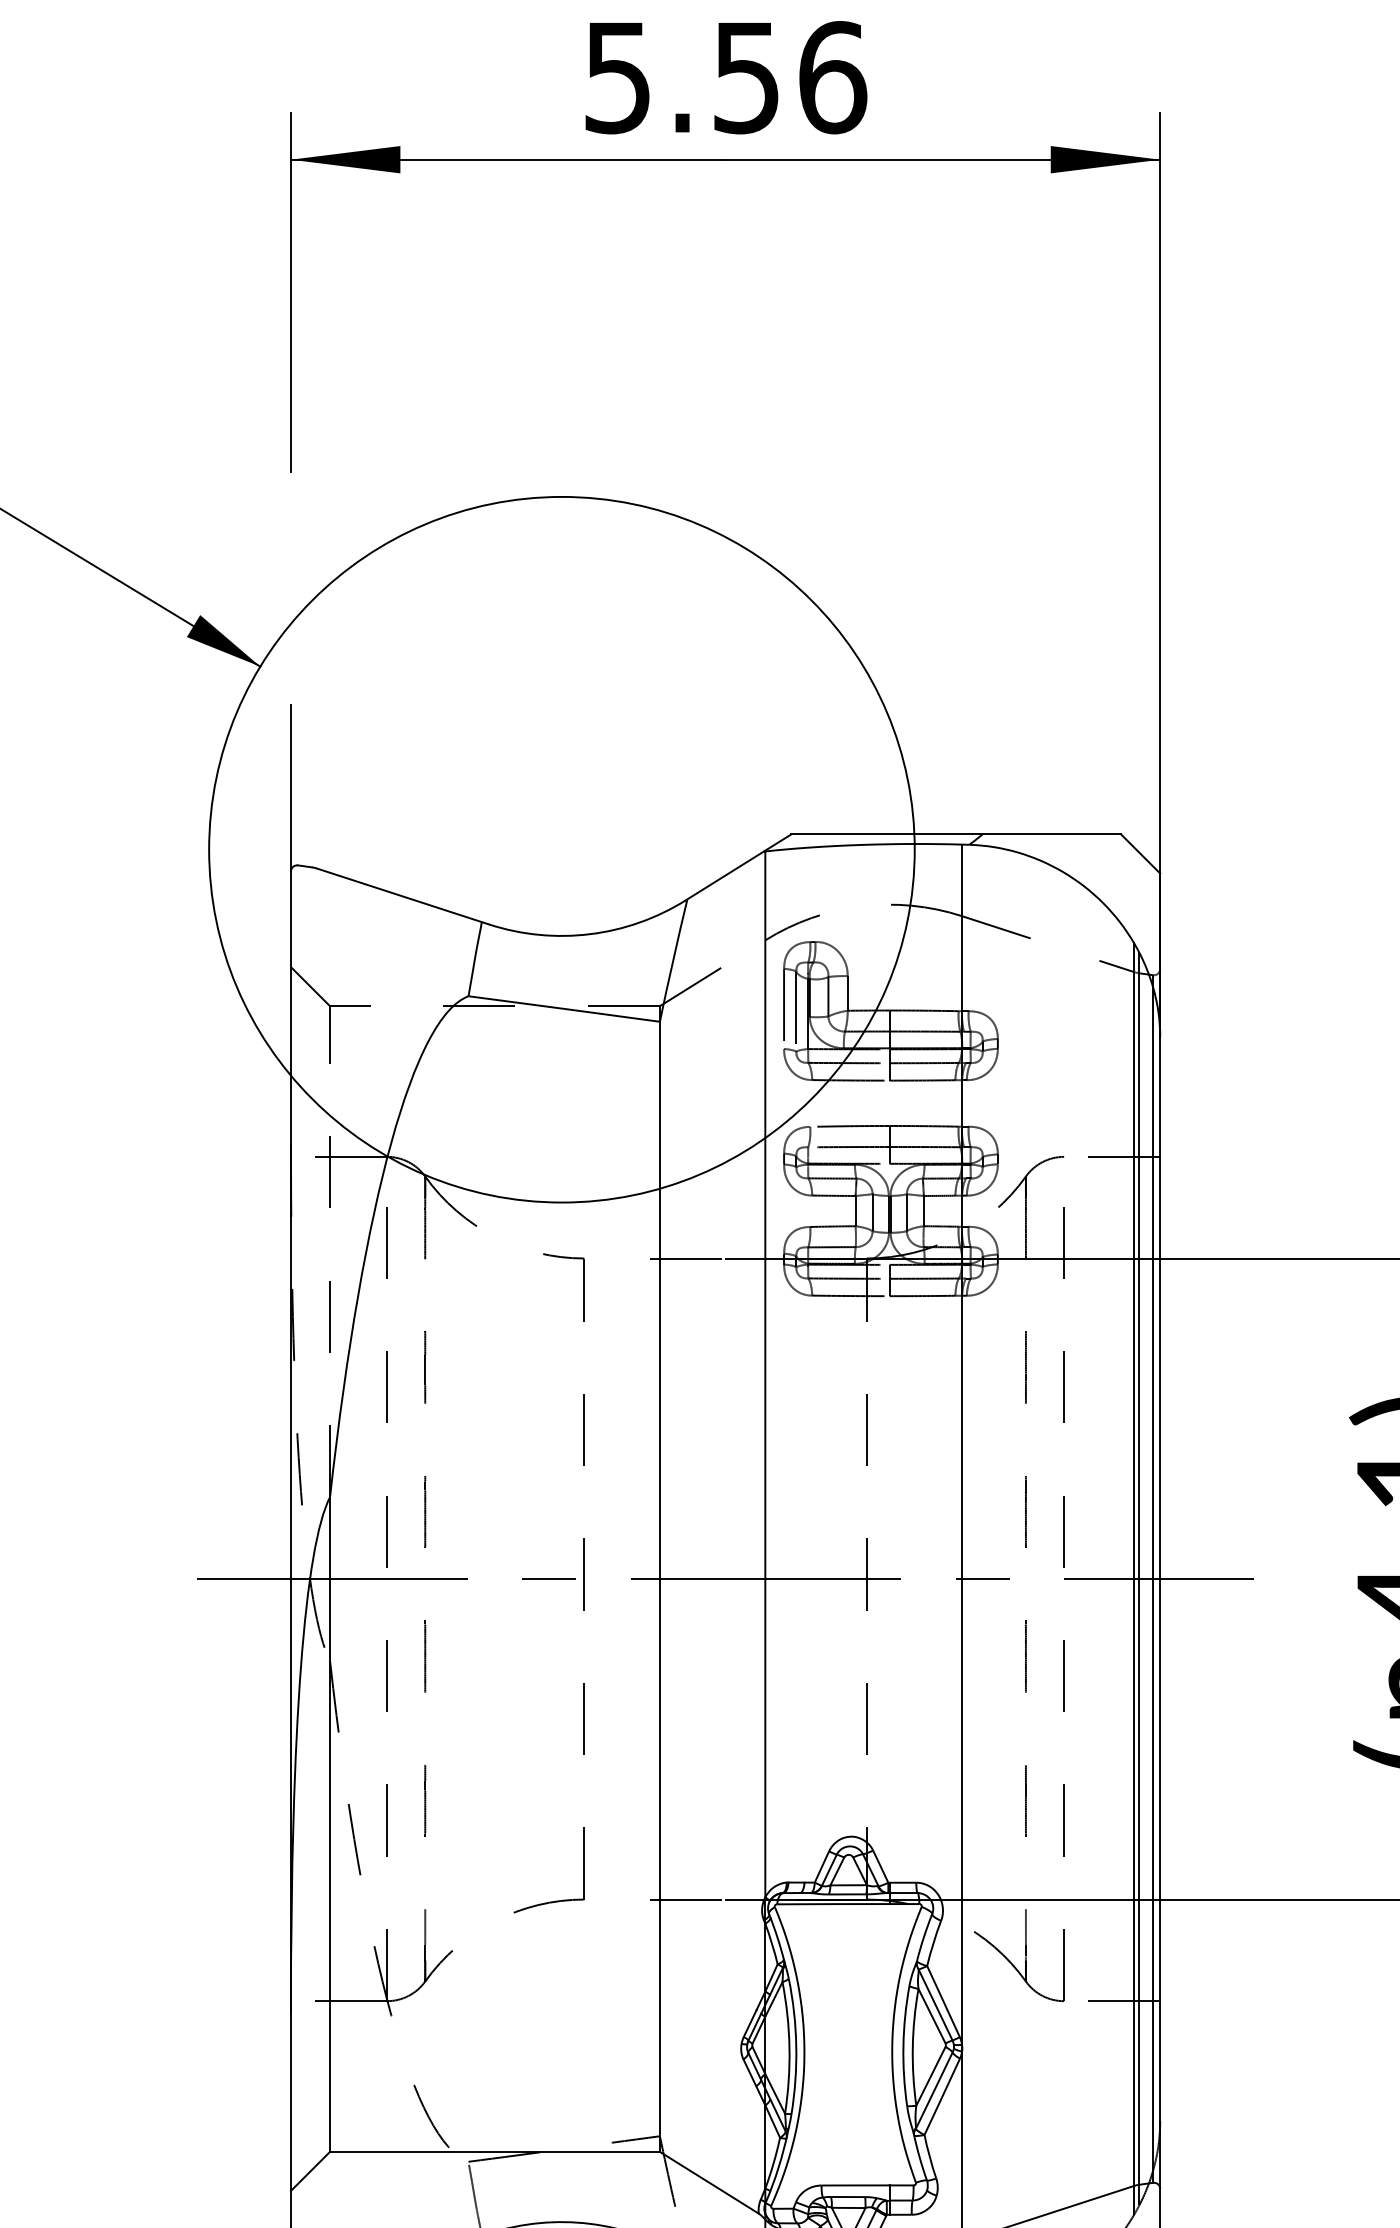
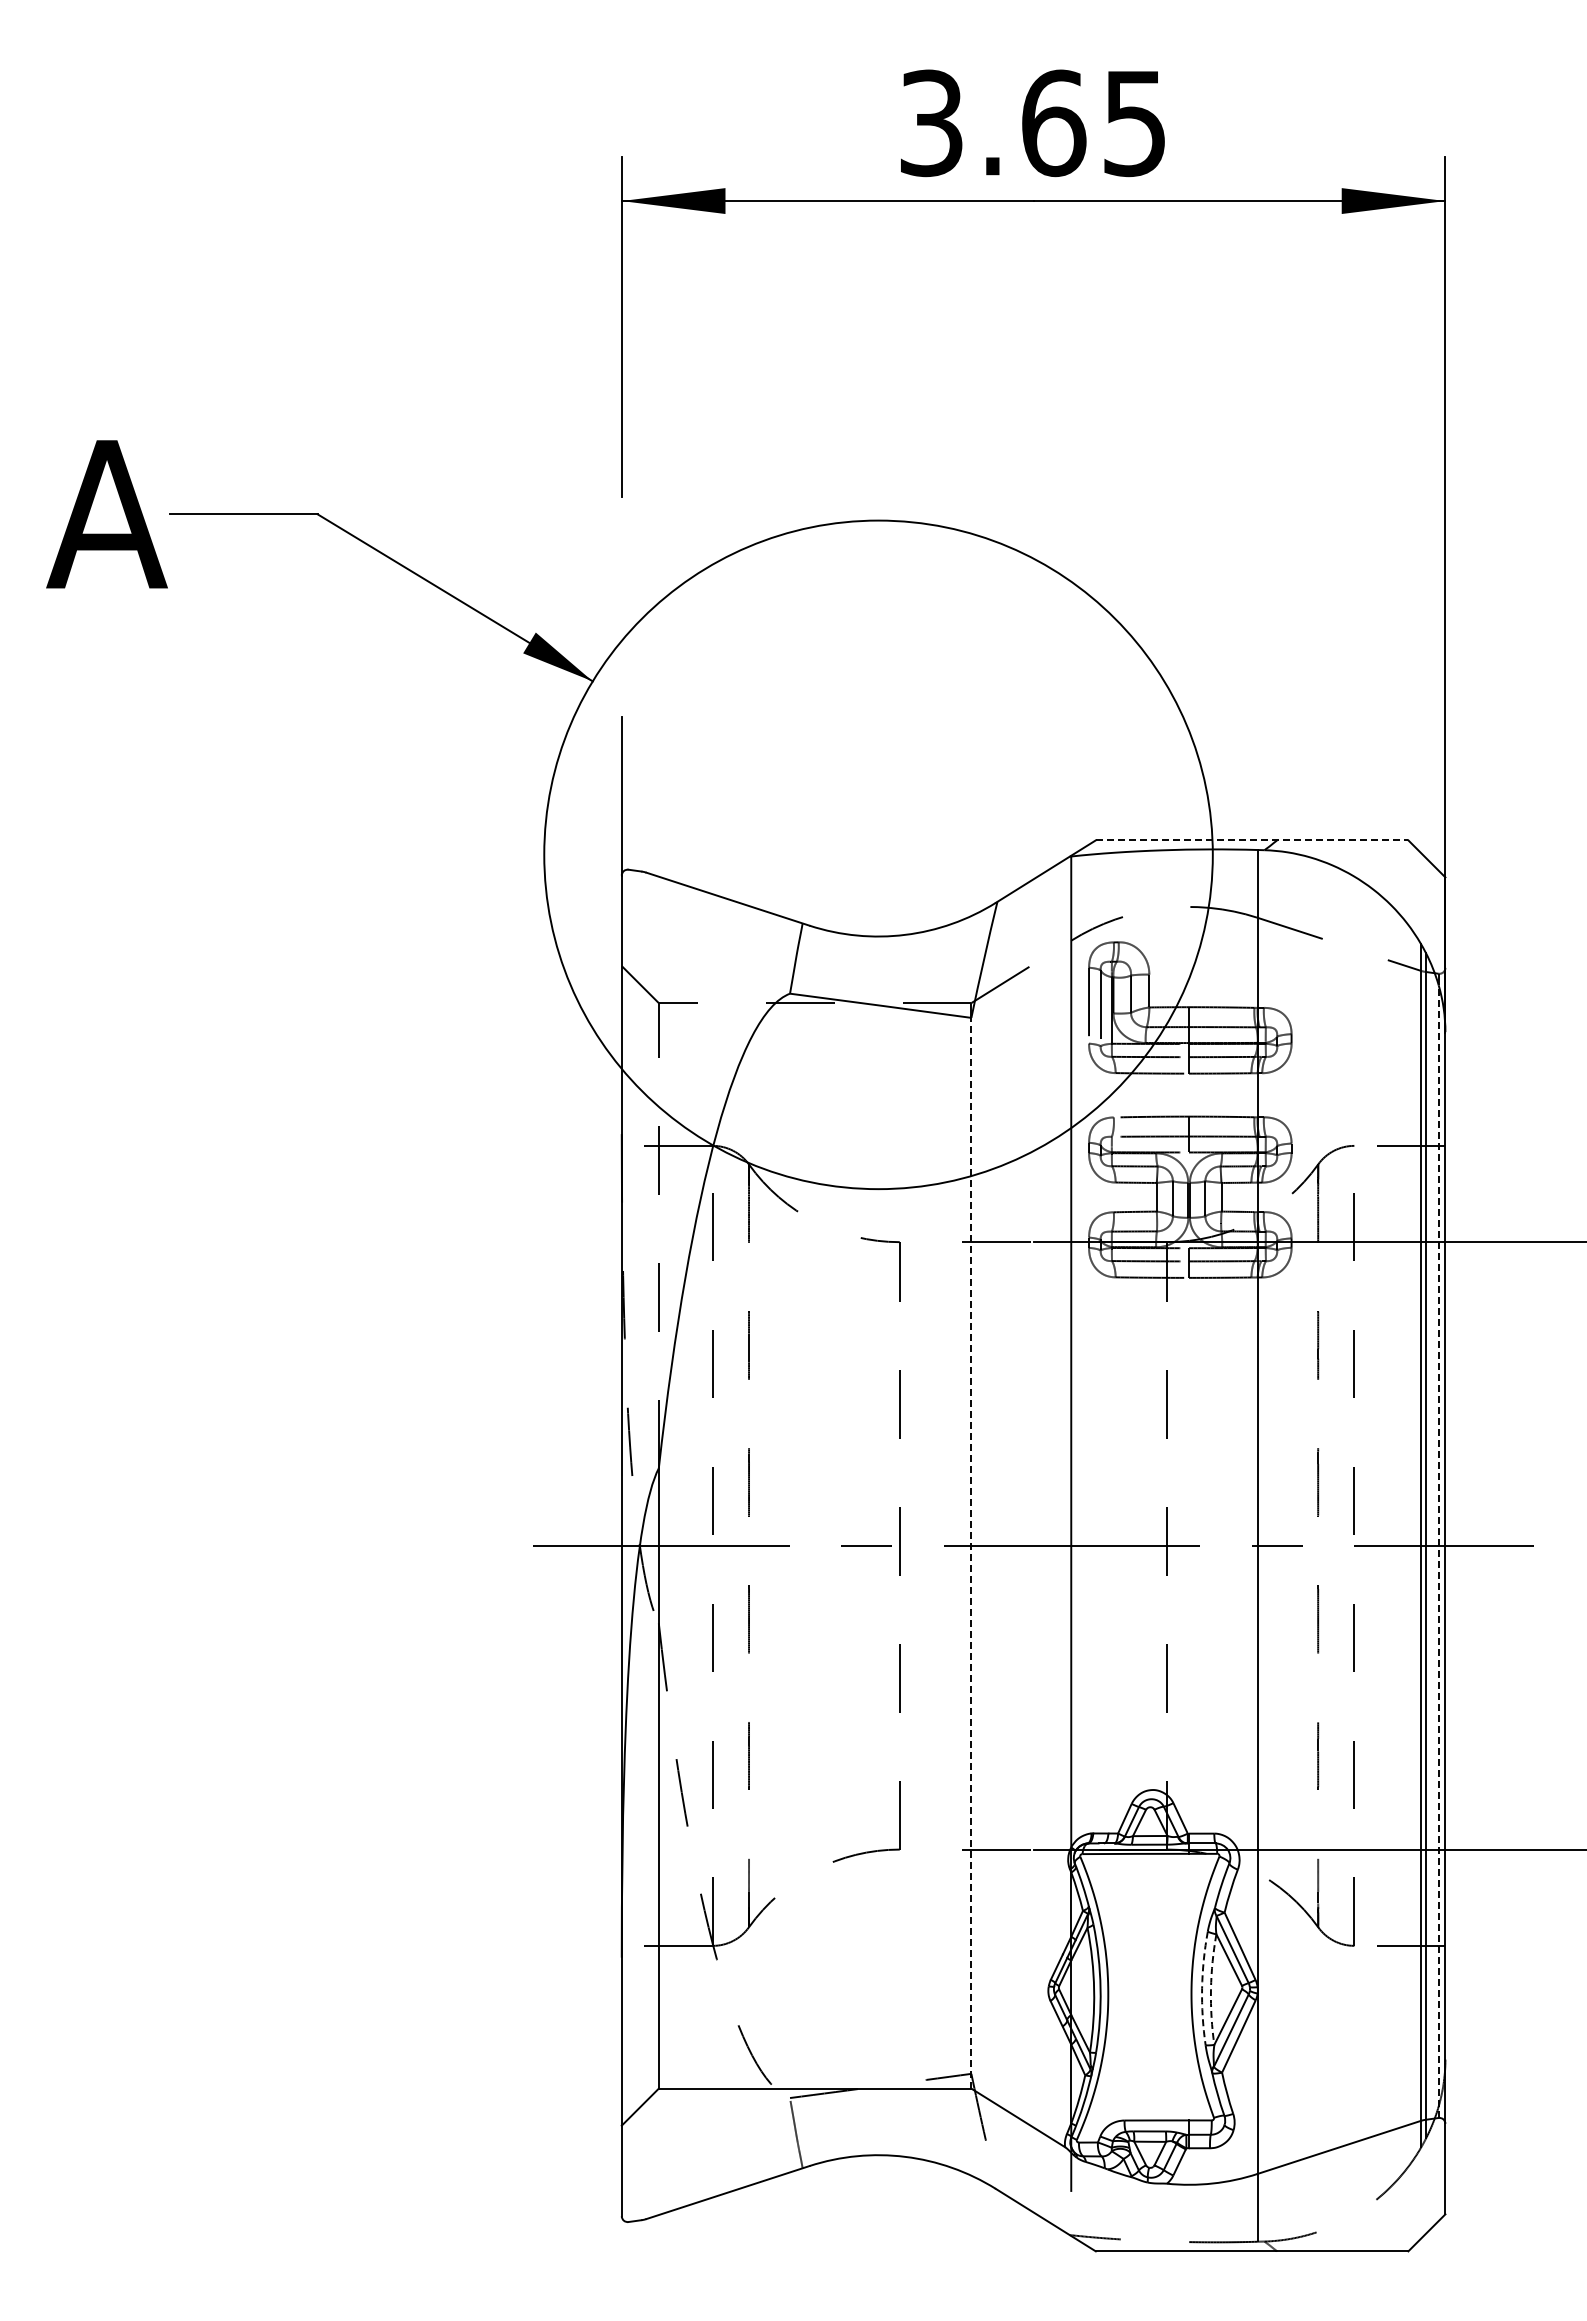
text: (726, 77) -> (1034, 123), 5.56 -> 3.65
line: (956, 834) -> (1252, 840), solid -> dashed
line: (1152, 1584) -> (1438, 1551), solid -> dashed
line: (660, 1586) -> (971, 1552), solid -> dashed
arc: (903, 2046) -> (1202, 1988), solid -> dashed
arc: (912, 2047) -> (1210, 1989), solid -> dashed

